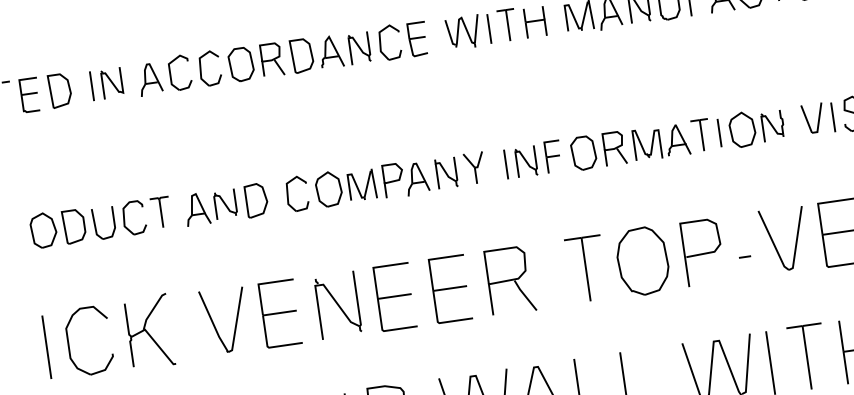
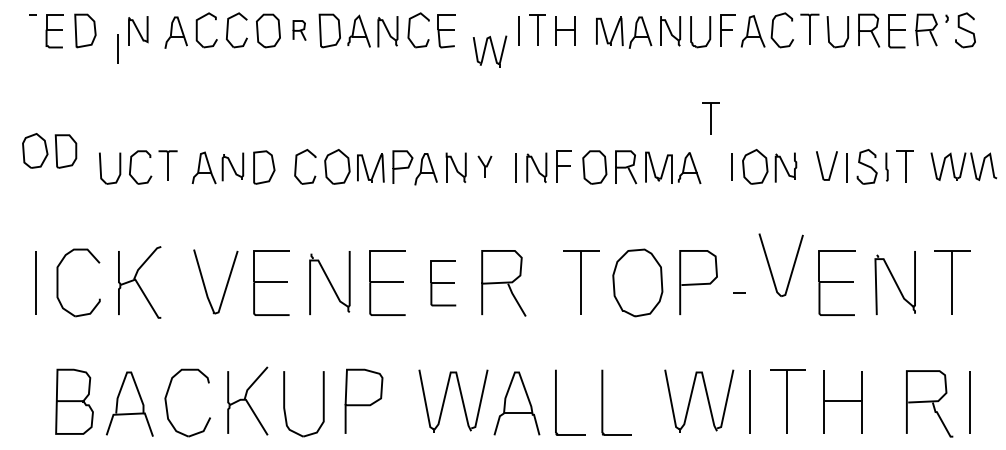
part: (463, 32) -> (489, 51), moved
part: (271, 59) -> (299, 30), size x0.6
line: (91, 85) -> (117, 48), moved
part: (701, 135) -> (710, 118), moved
part: (474, 167) -> (484, 166), size x0.7
part: (57, 227) -> (49, 150), moved
part: (775, 244) -> (771, 269), moved
part: (450, 288) -> (443, 282), size x0.7

